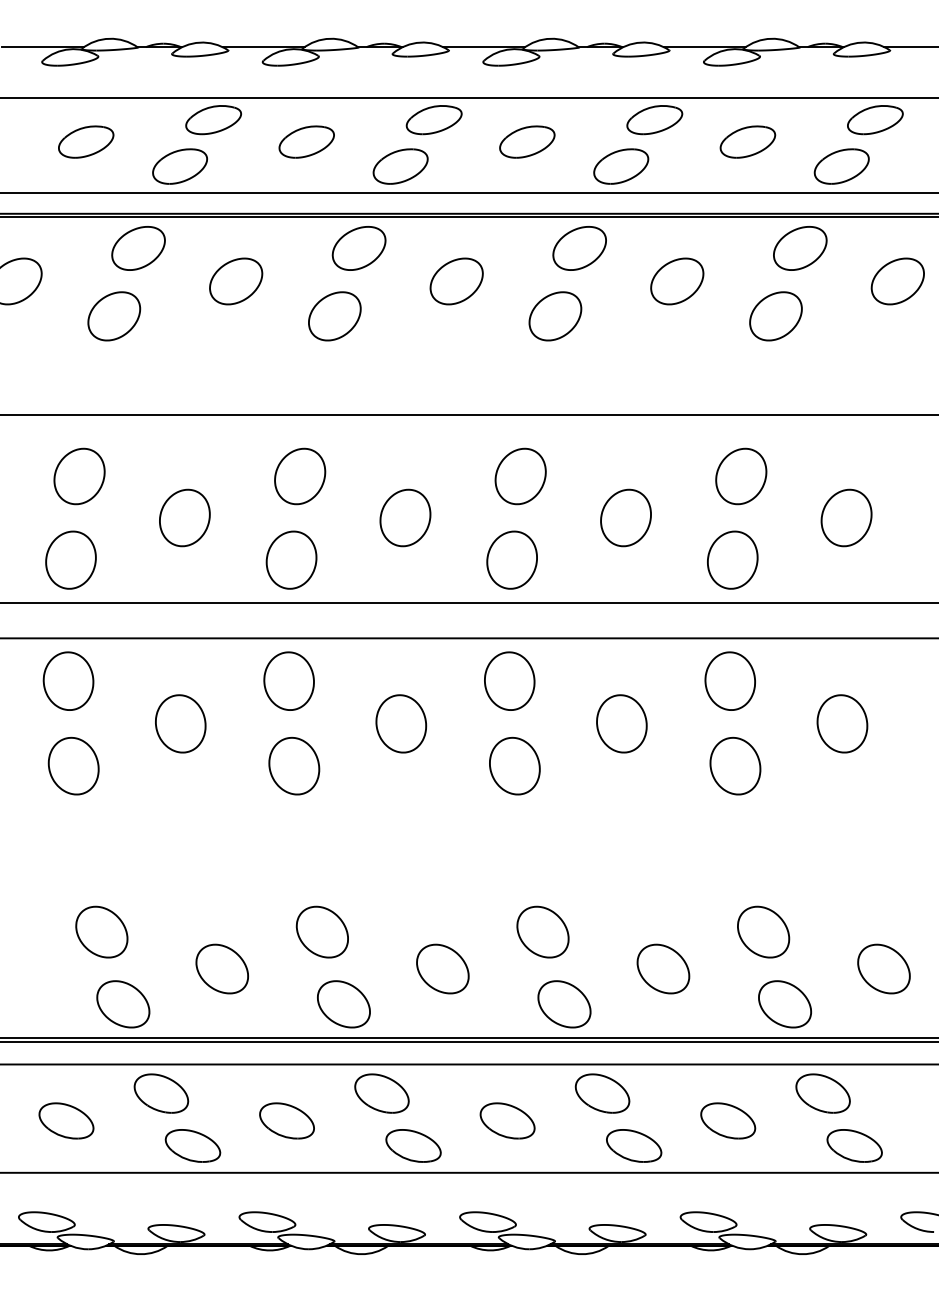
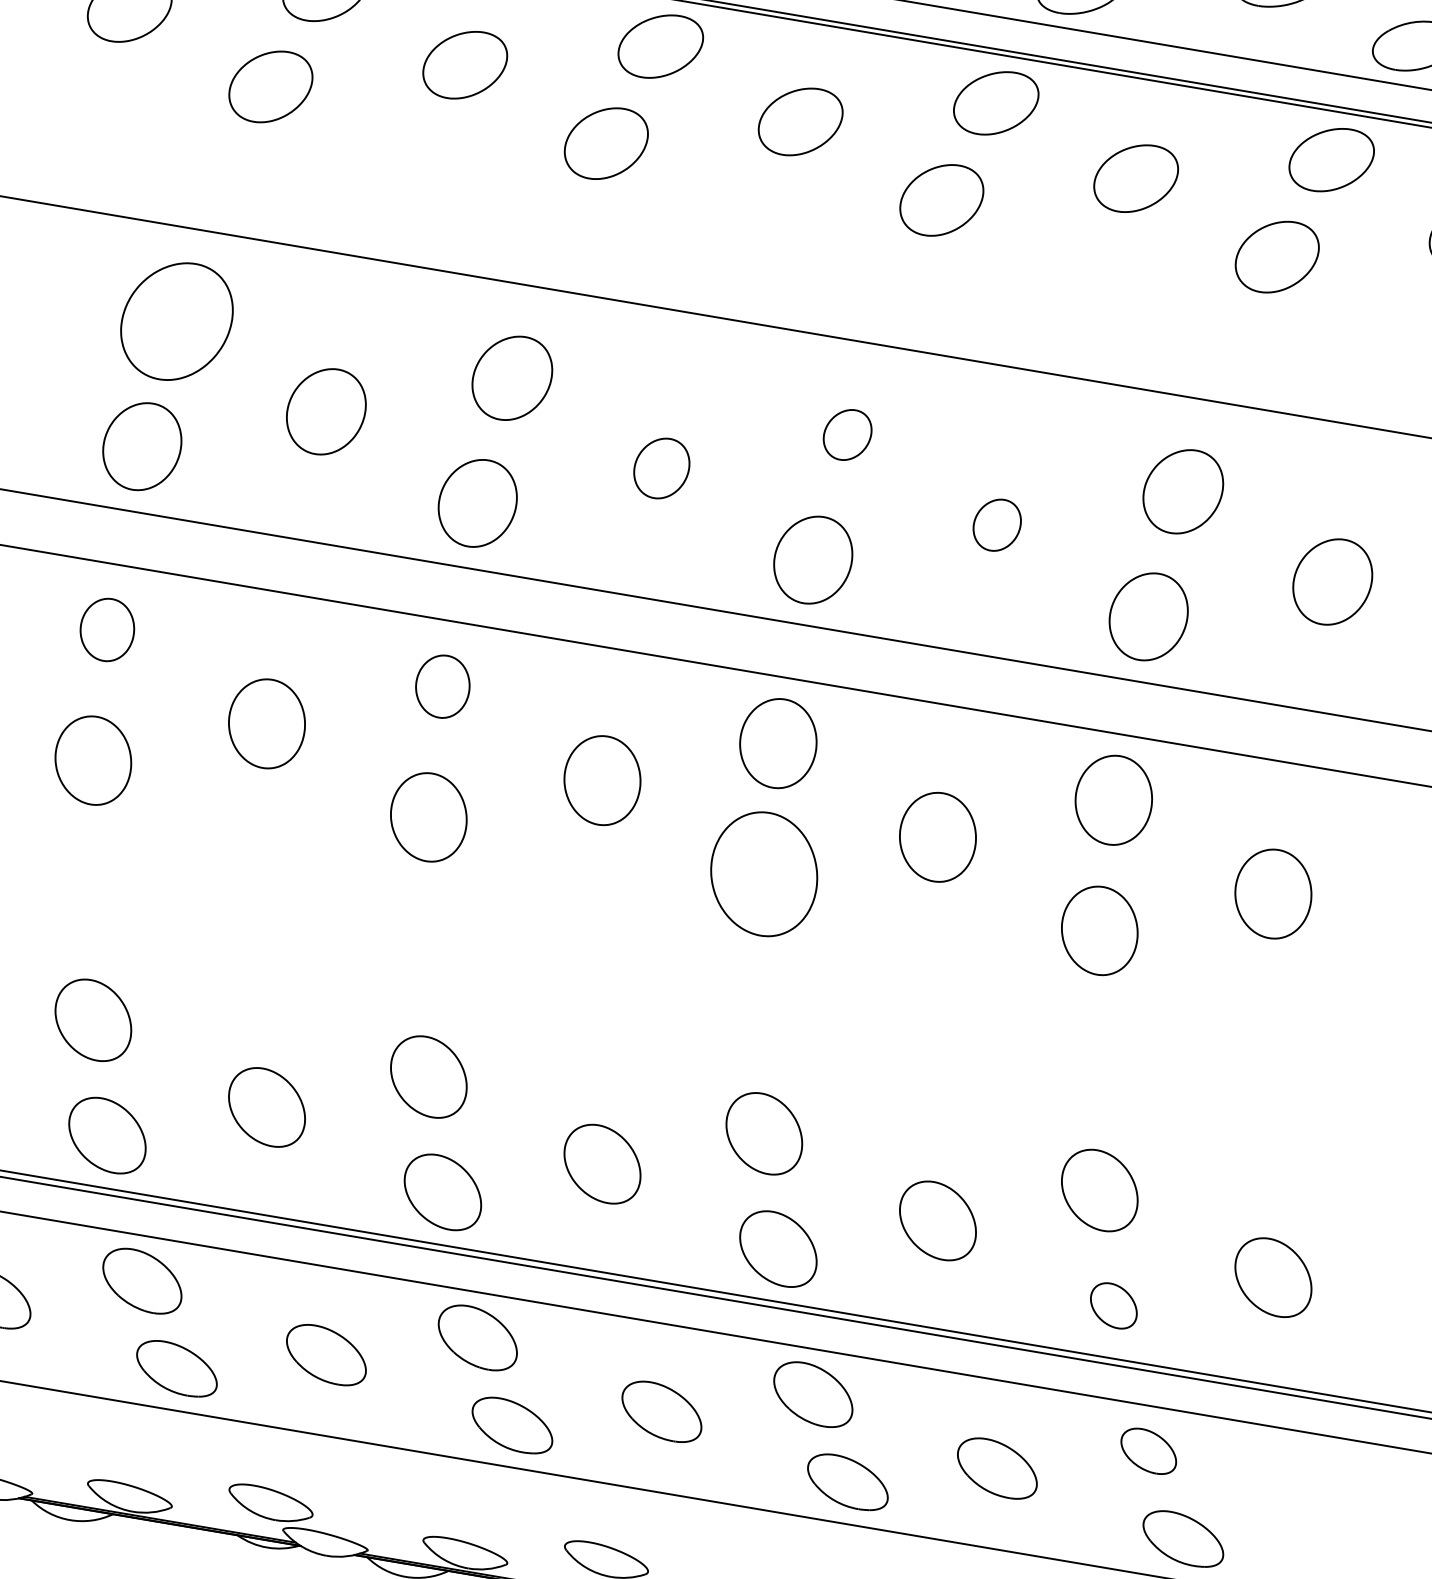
part: (79, 476) -> (176, 321), size x1.4
part: (520, 476) -> (847, 434), size x0.6
part: (405, 517) -> (661, 467), size x0.7
part: (625, 517) -> (996, 524), size x0.6
part: (68, 680) -> (107, 628), size x0.7
part: (288, 680) -> (442, 685), size x0.7
part: (514, 765) -> (763, 872), size x1.4
part: (784, 1004) -> (1113, 1305), size x0.6
part: (822, 1093) -> (1148, 1451), size x0.7

